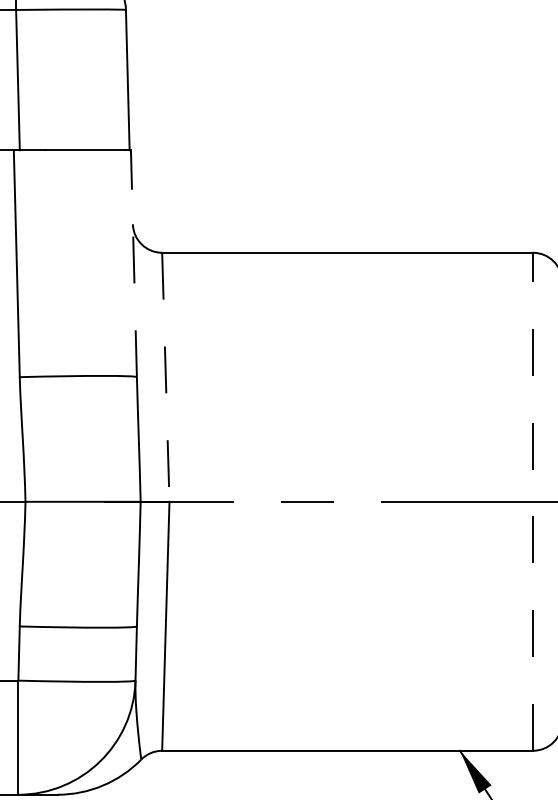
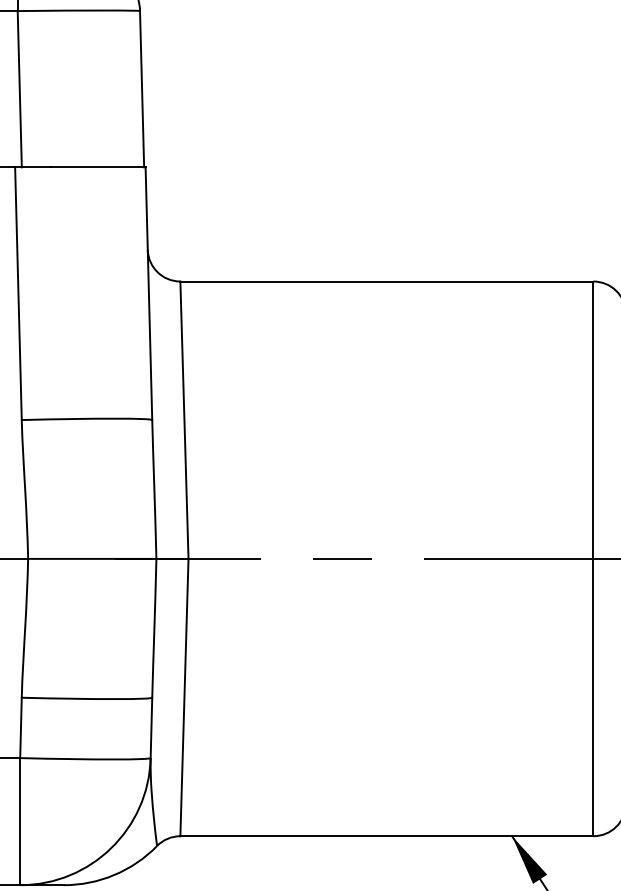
line: (133, 263) -> (148, 293), dashed -> solid
line: (165, 377) -> (184, 420), dashed -> solid
line: (533, 501) -> (593, 558), dashed -> solid

